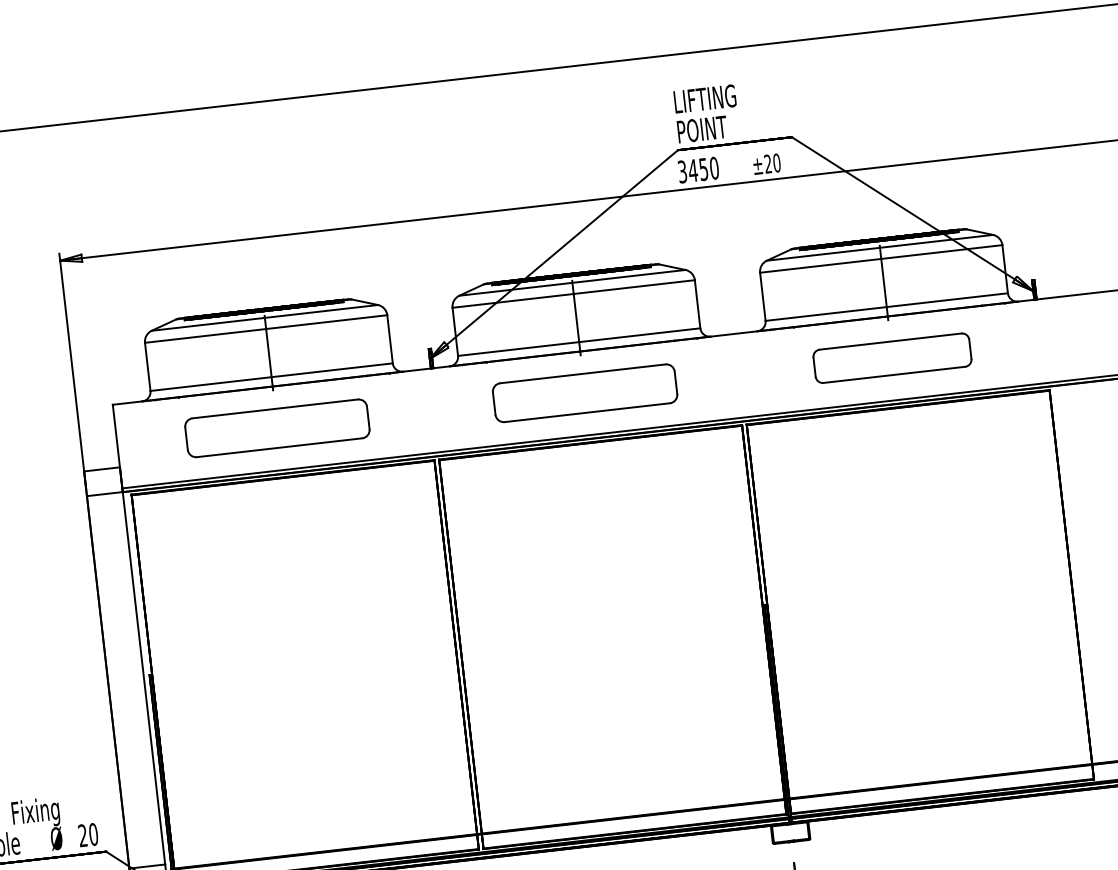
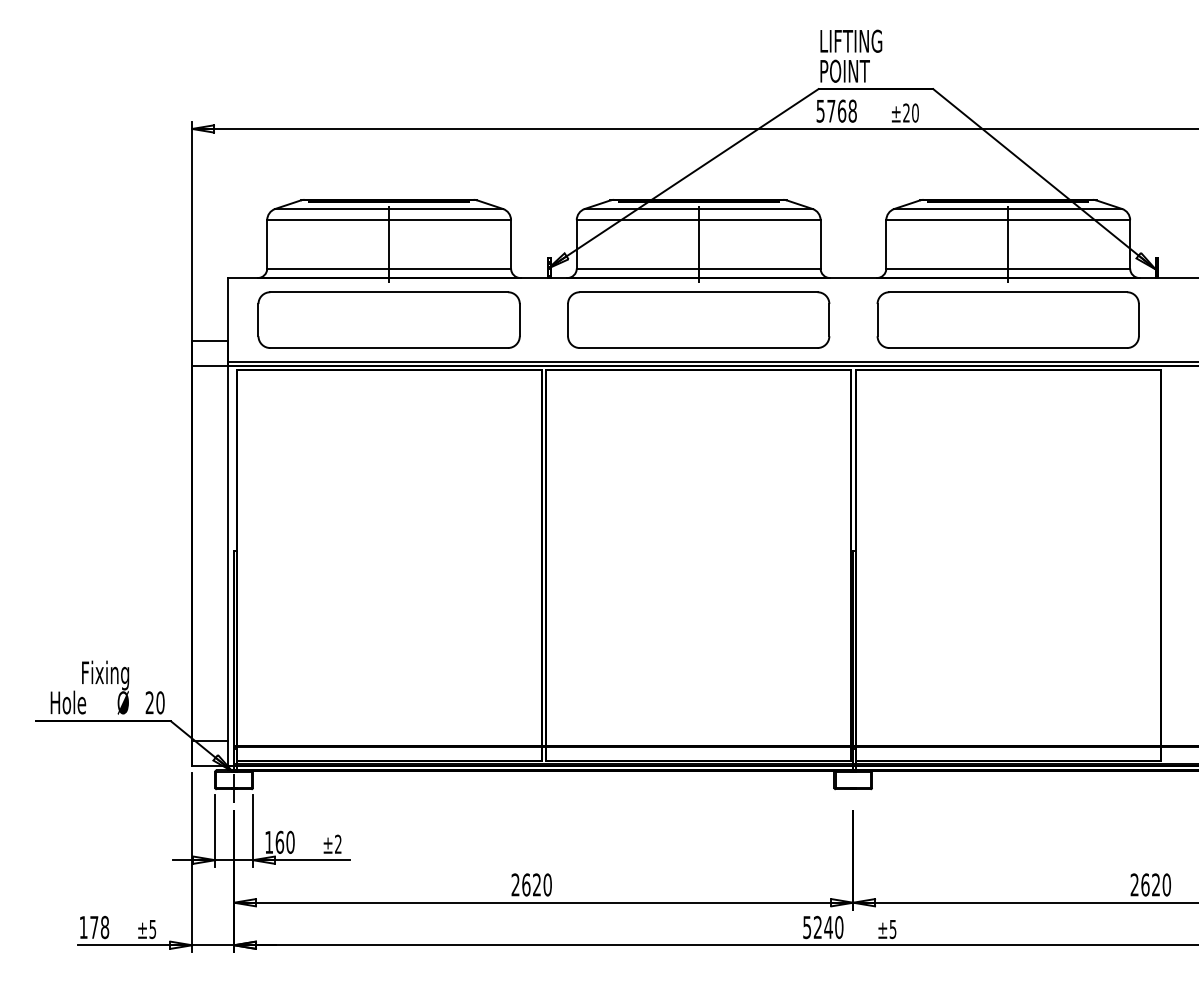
text: (698, 169) -> (836, 110), 3450 -> 5768
part: (891, 357) -> (1007, 319), size x1.67
part: (584, 392) -> (698, 319), size x1.43
part: (276, 427) -> (388, 319), size x1.43

